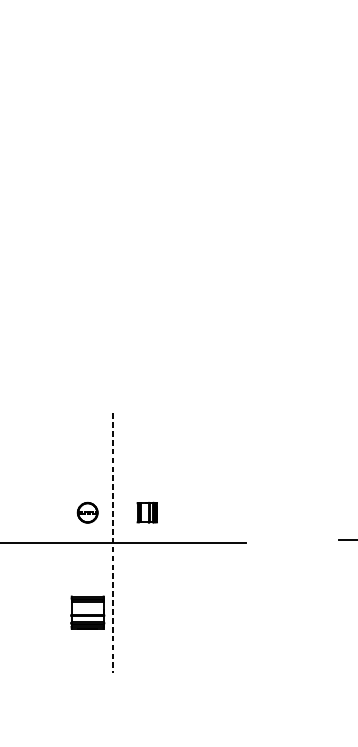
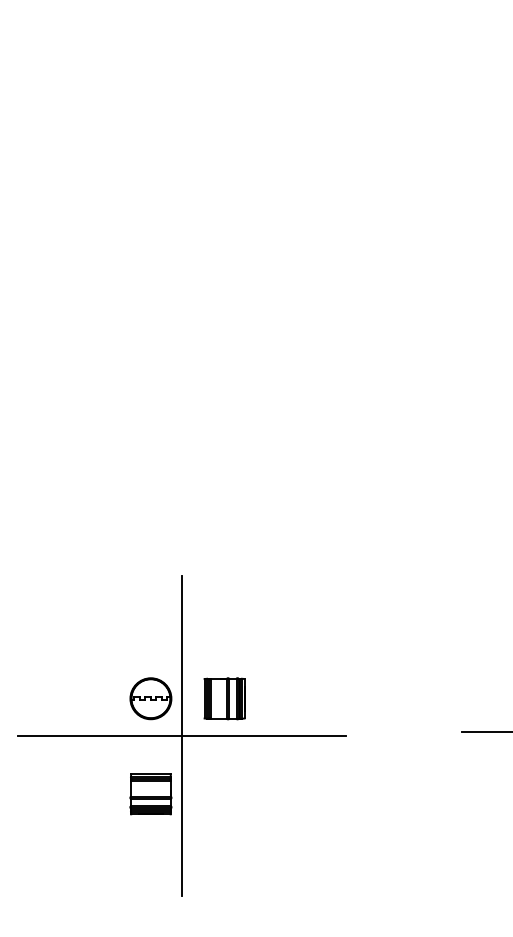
part: (87, 512) -> (150, 698), size x1.67
part: (147, 512) -> (224, 698), size x1.67
line: (113, 543) -> (182, 736), dashed -> solid
part: (87, 612) -> (150, 794), moved

